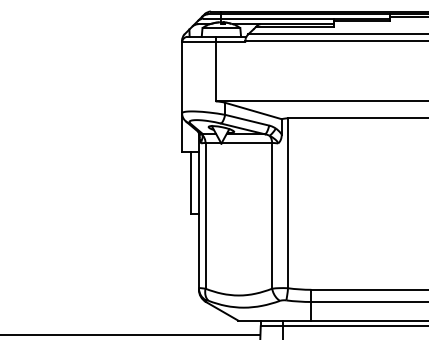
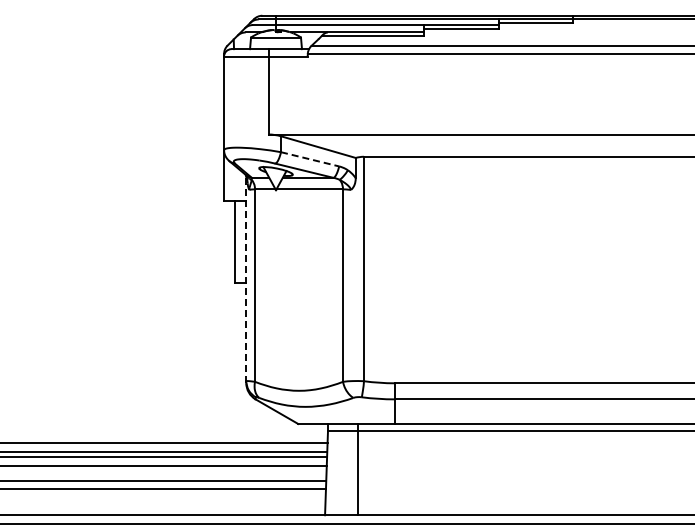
line: (247, 120) -> (310, 159), solid -> dashed
line: (199, 211) -> (246, 279), solid -> dashed

